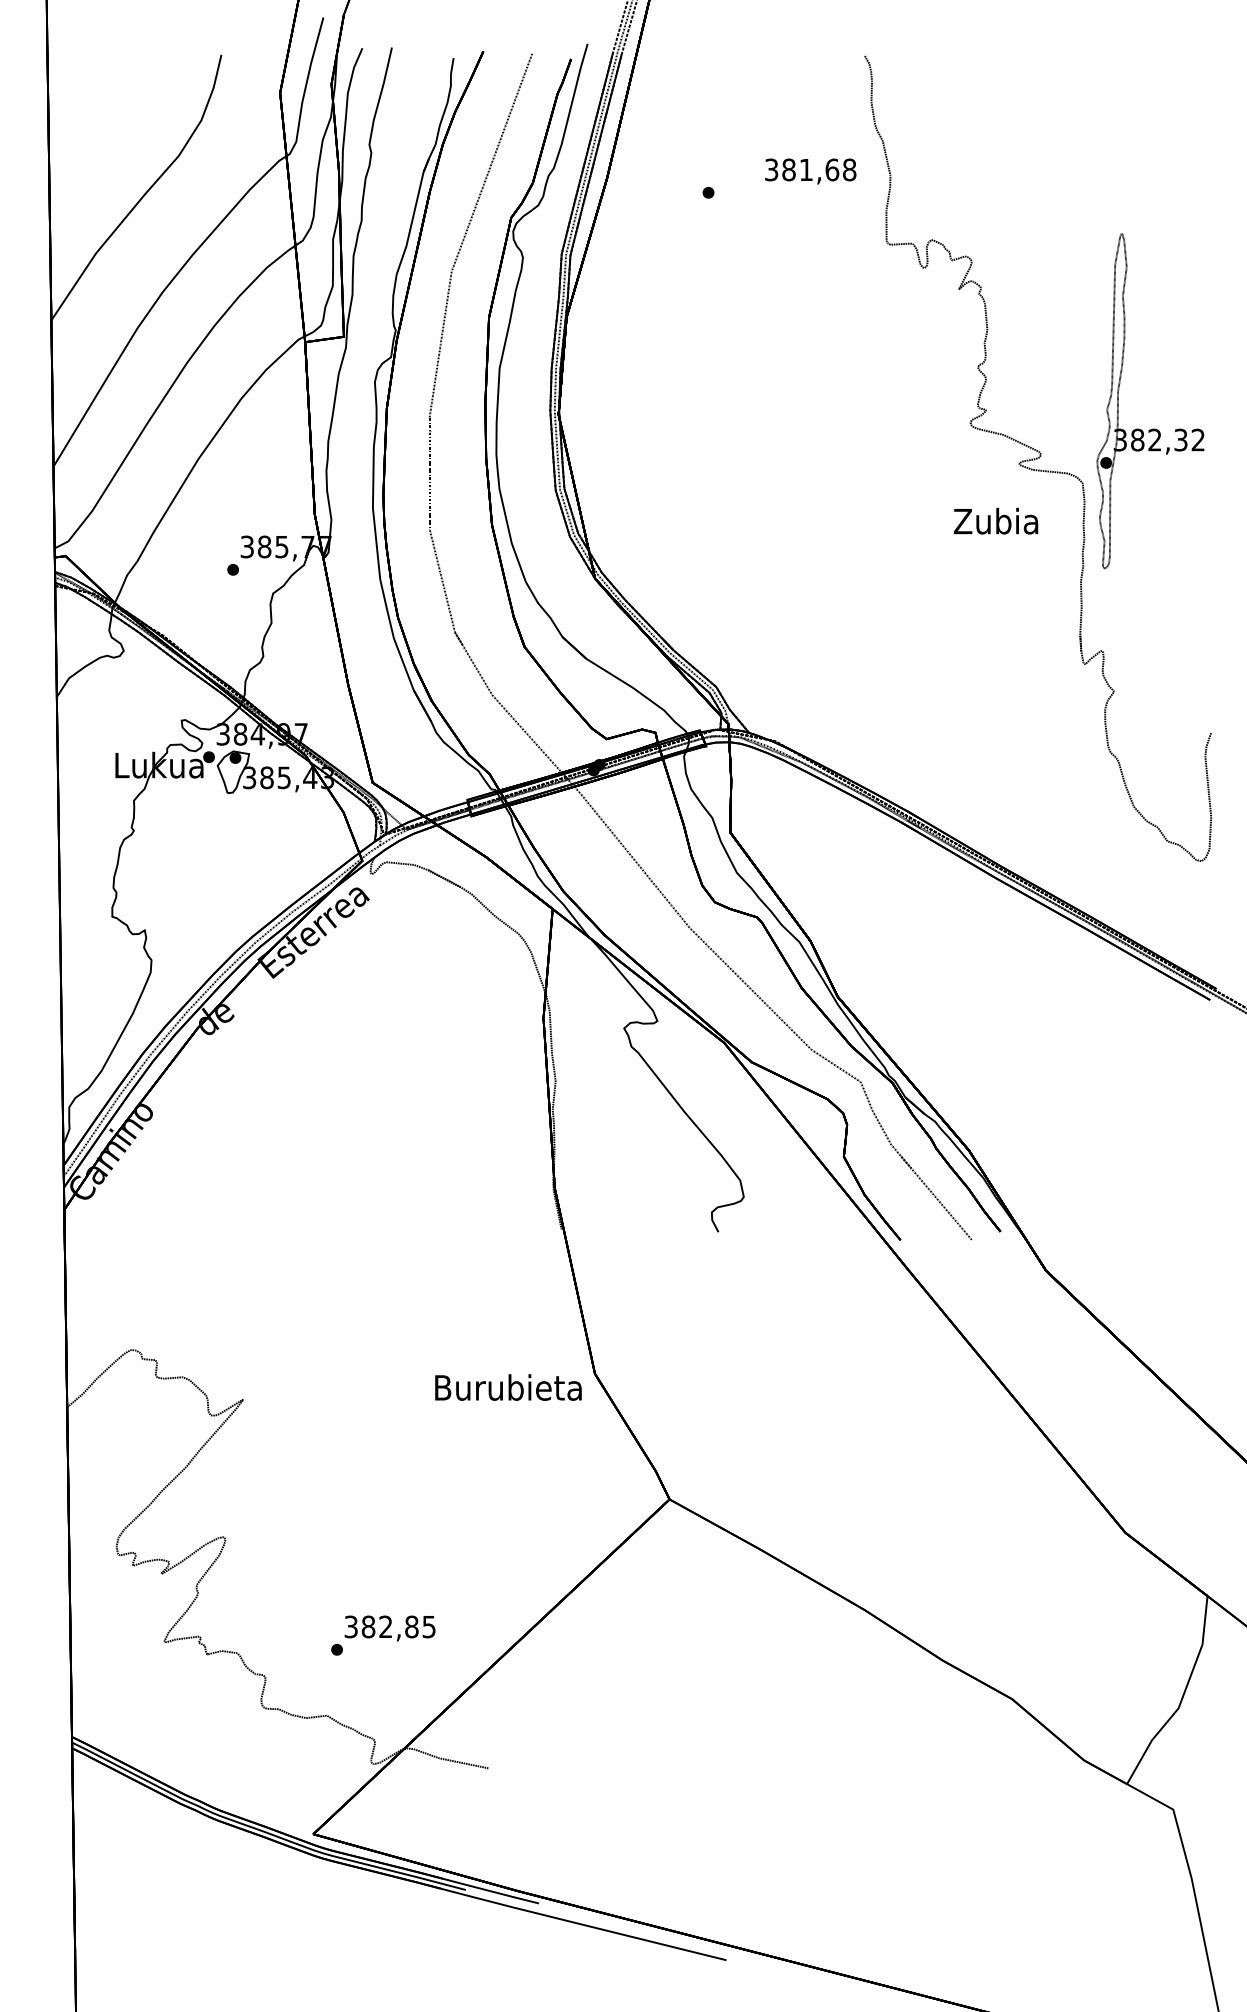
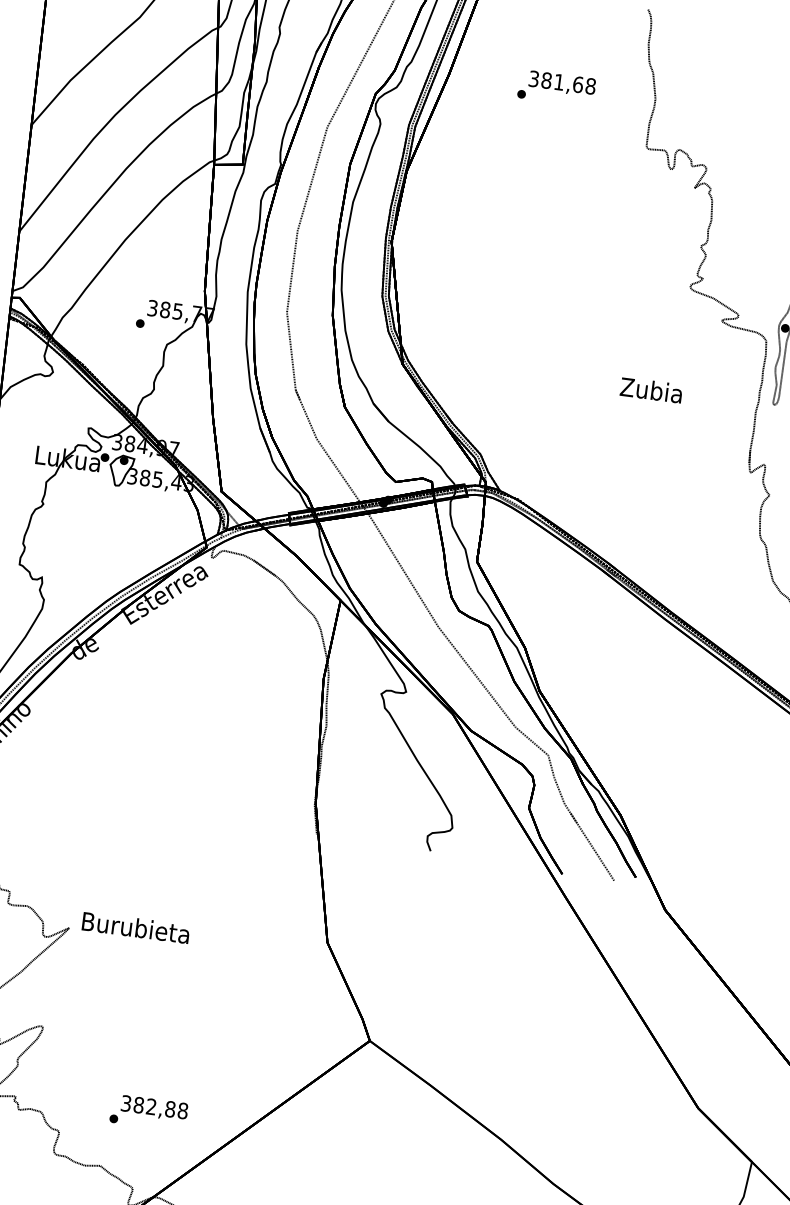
text: (810, 171) -> (562, 83), moved
text: (995, 520) -> (651, 389), moved
text: (508, 1387) -> (136, 927), moved
text: (428, 1626) -> (182, 1110), 382,85 -> 382,88

